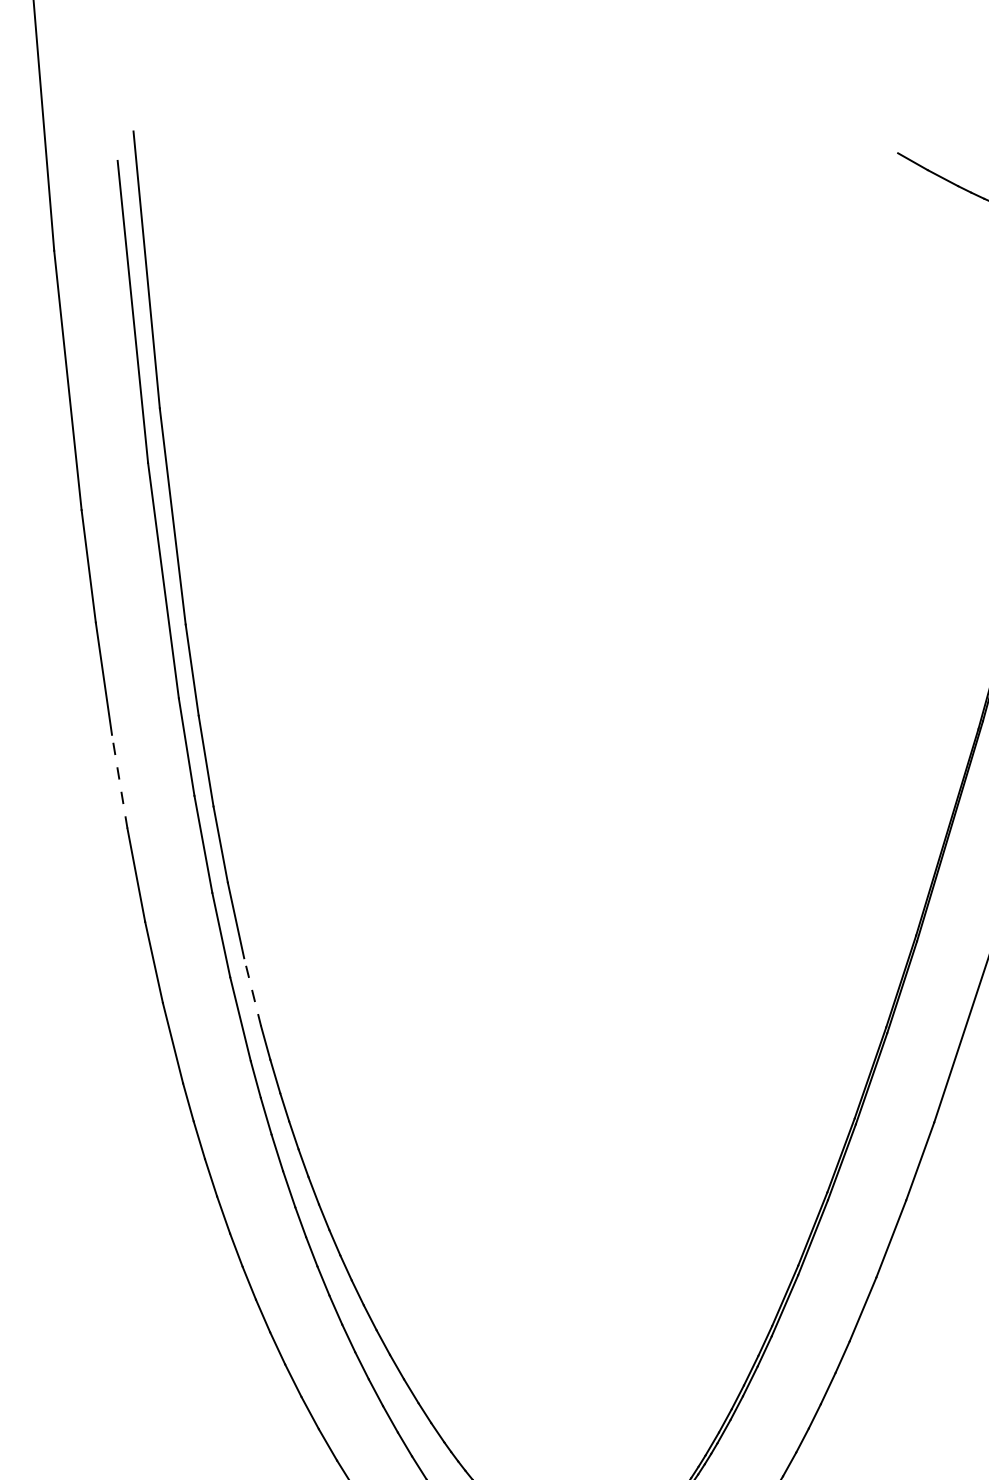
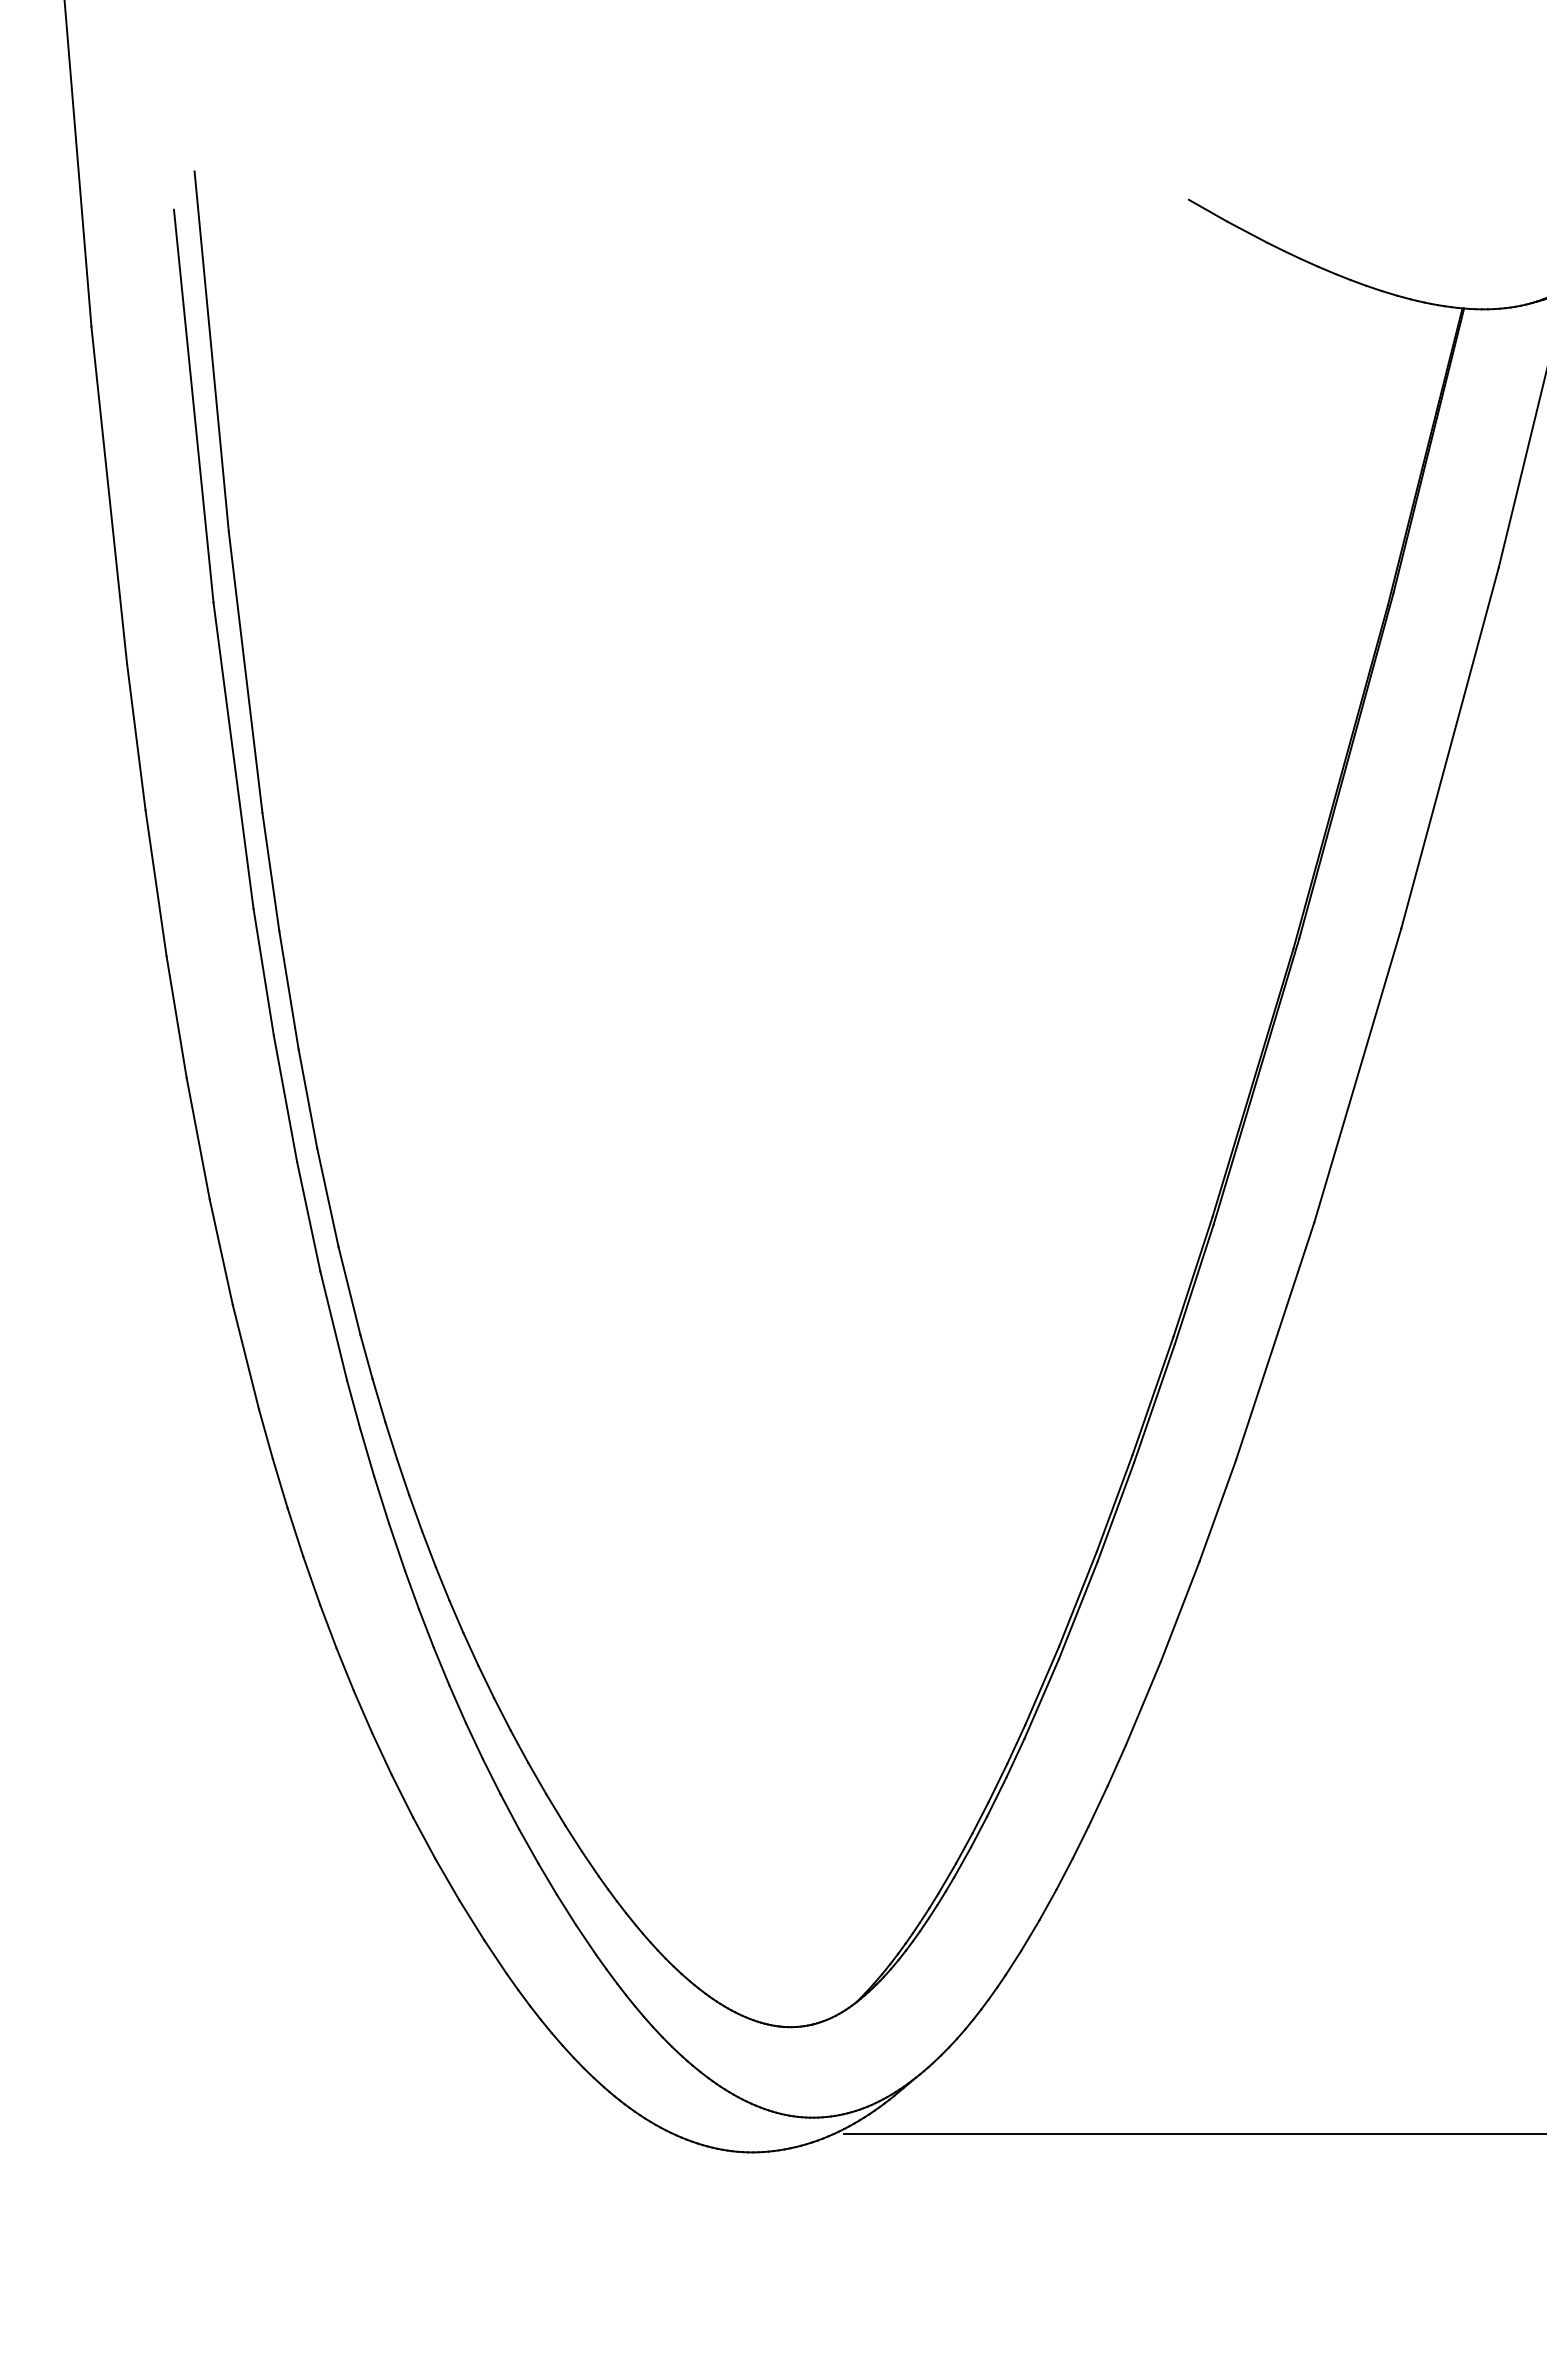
line: (119, 781) -> (176, 1017), dashed -> solid
line: (252, 991) -> (349, 1290), dashed -> solid

